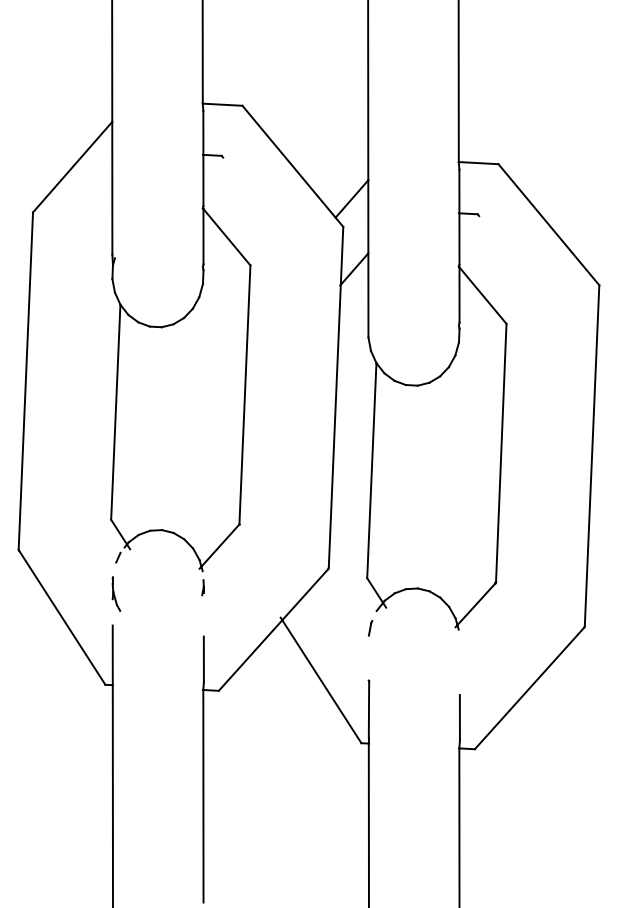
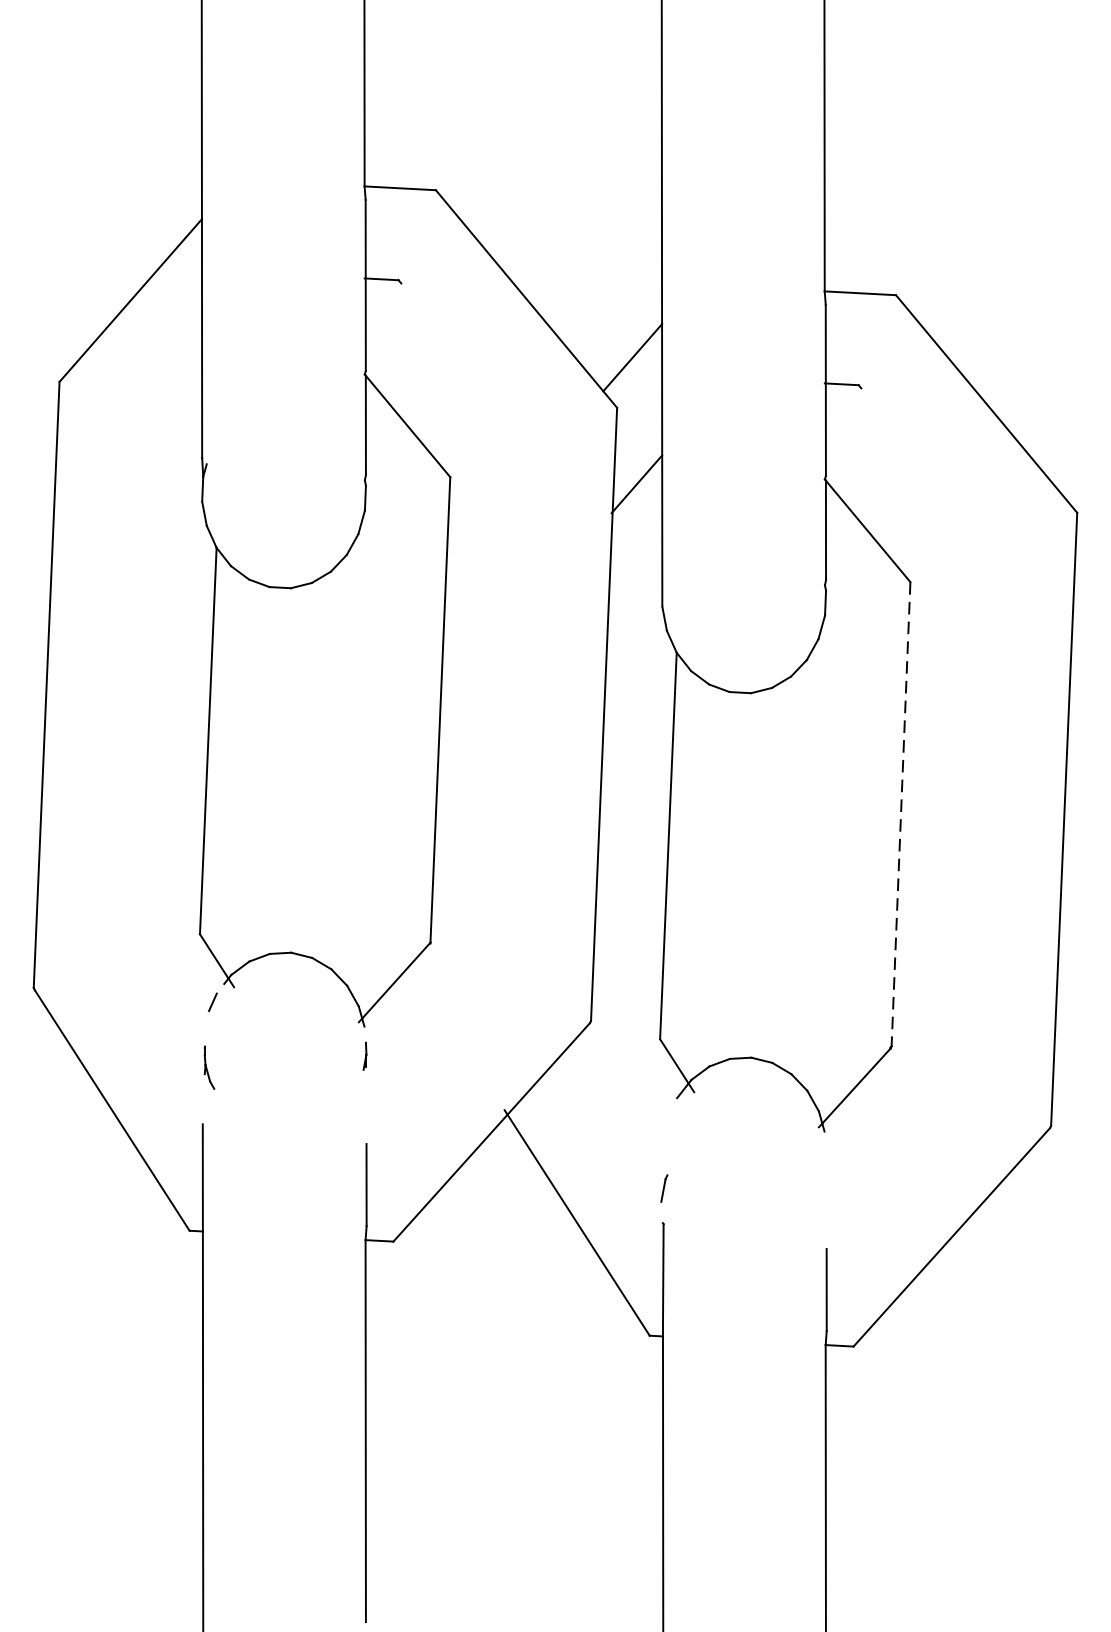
line: (501, 453) -> (901, 815), solid -> dashed
part: (116, 593) -> (209, 1066), size x0.7
line: (370, 628) -> (664, 1188), moved

